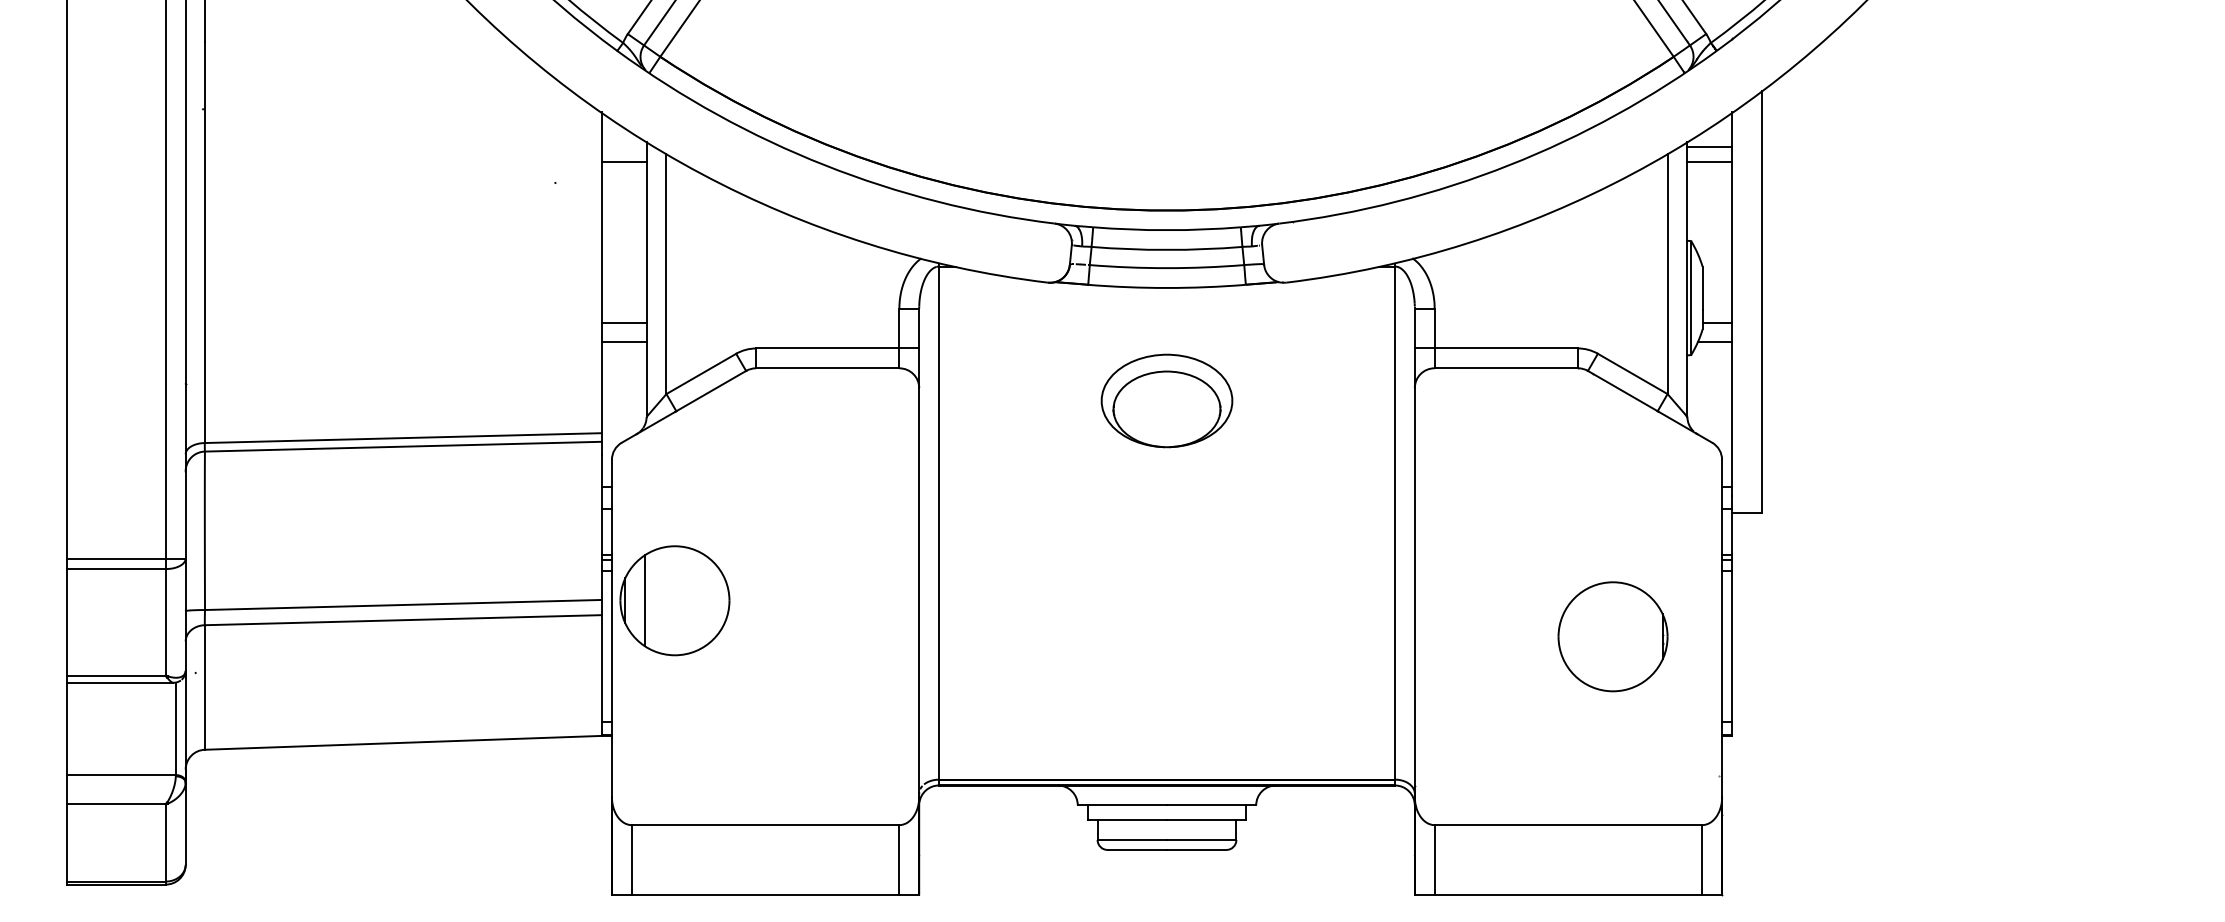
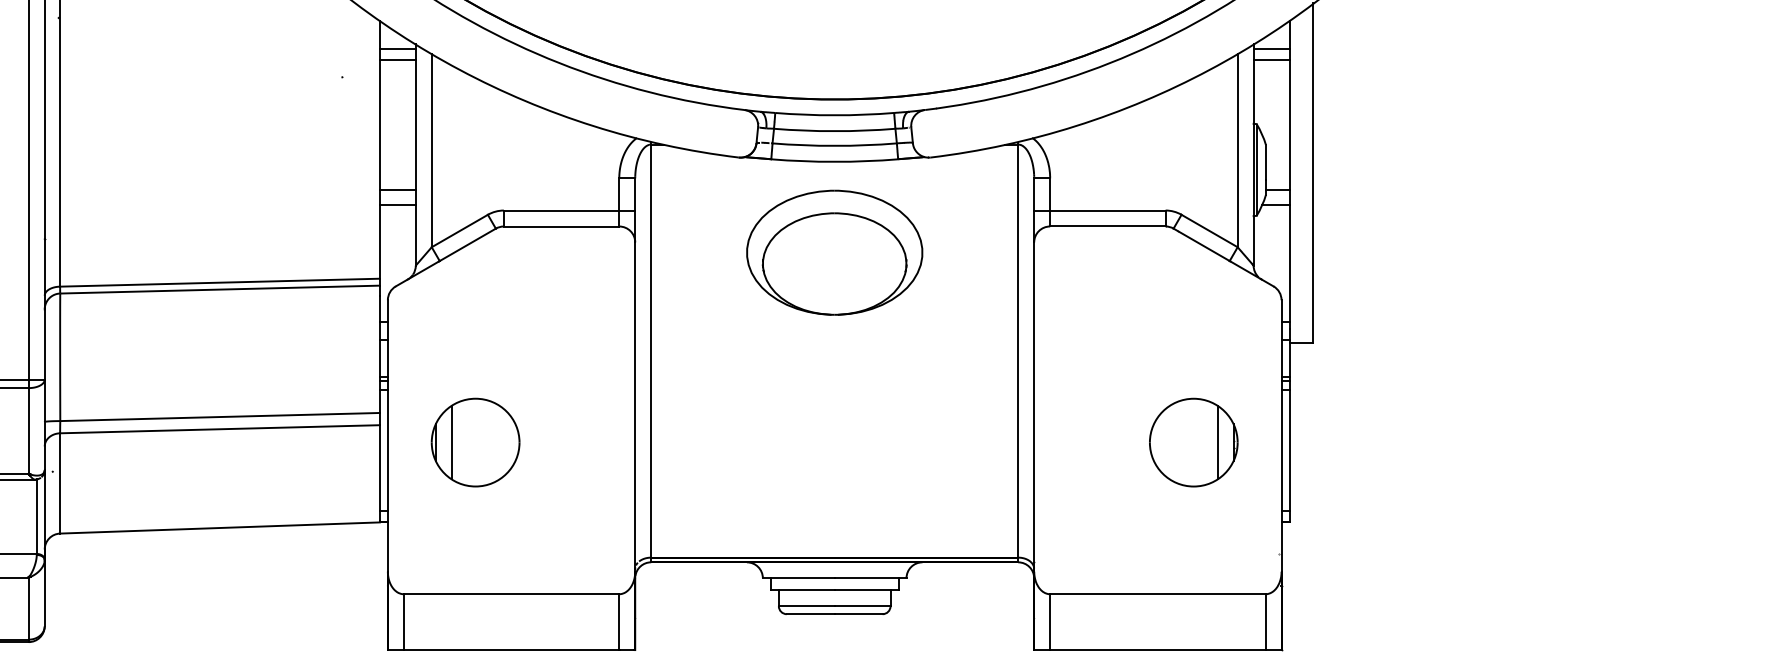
line: (624, 147) -> (397, 48), added
part: (1166, 400) -> (834, 252), size x1.67
part: (674, 600) -> (475, 442), moved
line: (1642, 636) -> (1217, 442), added

